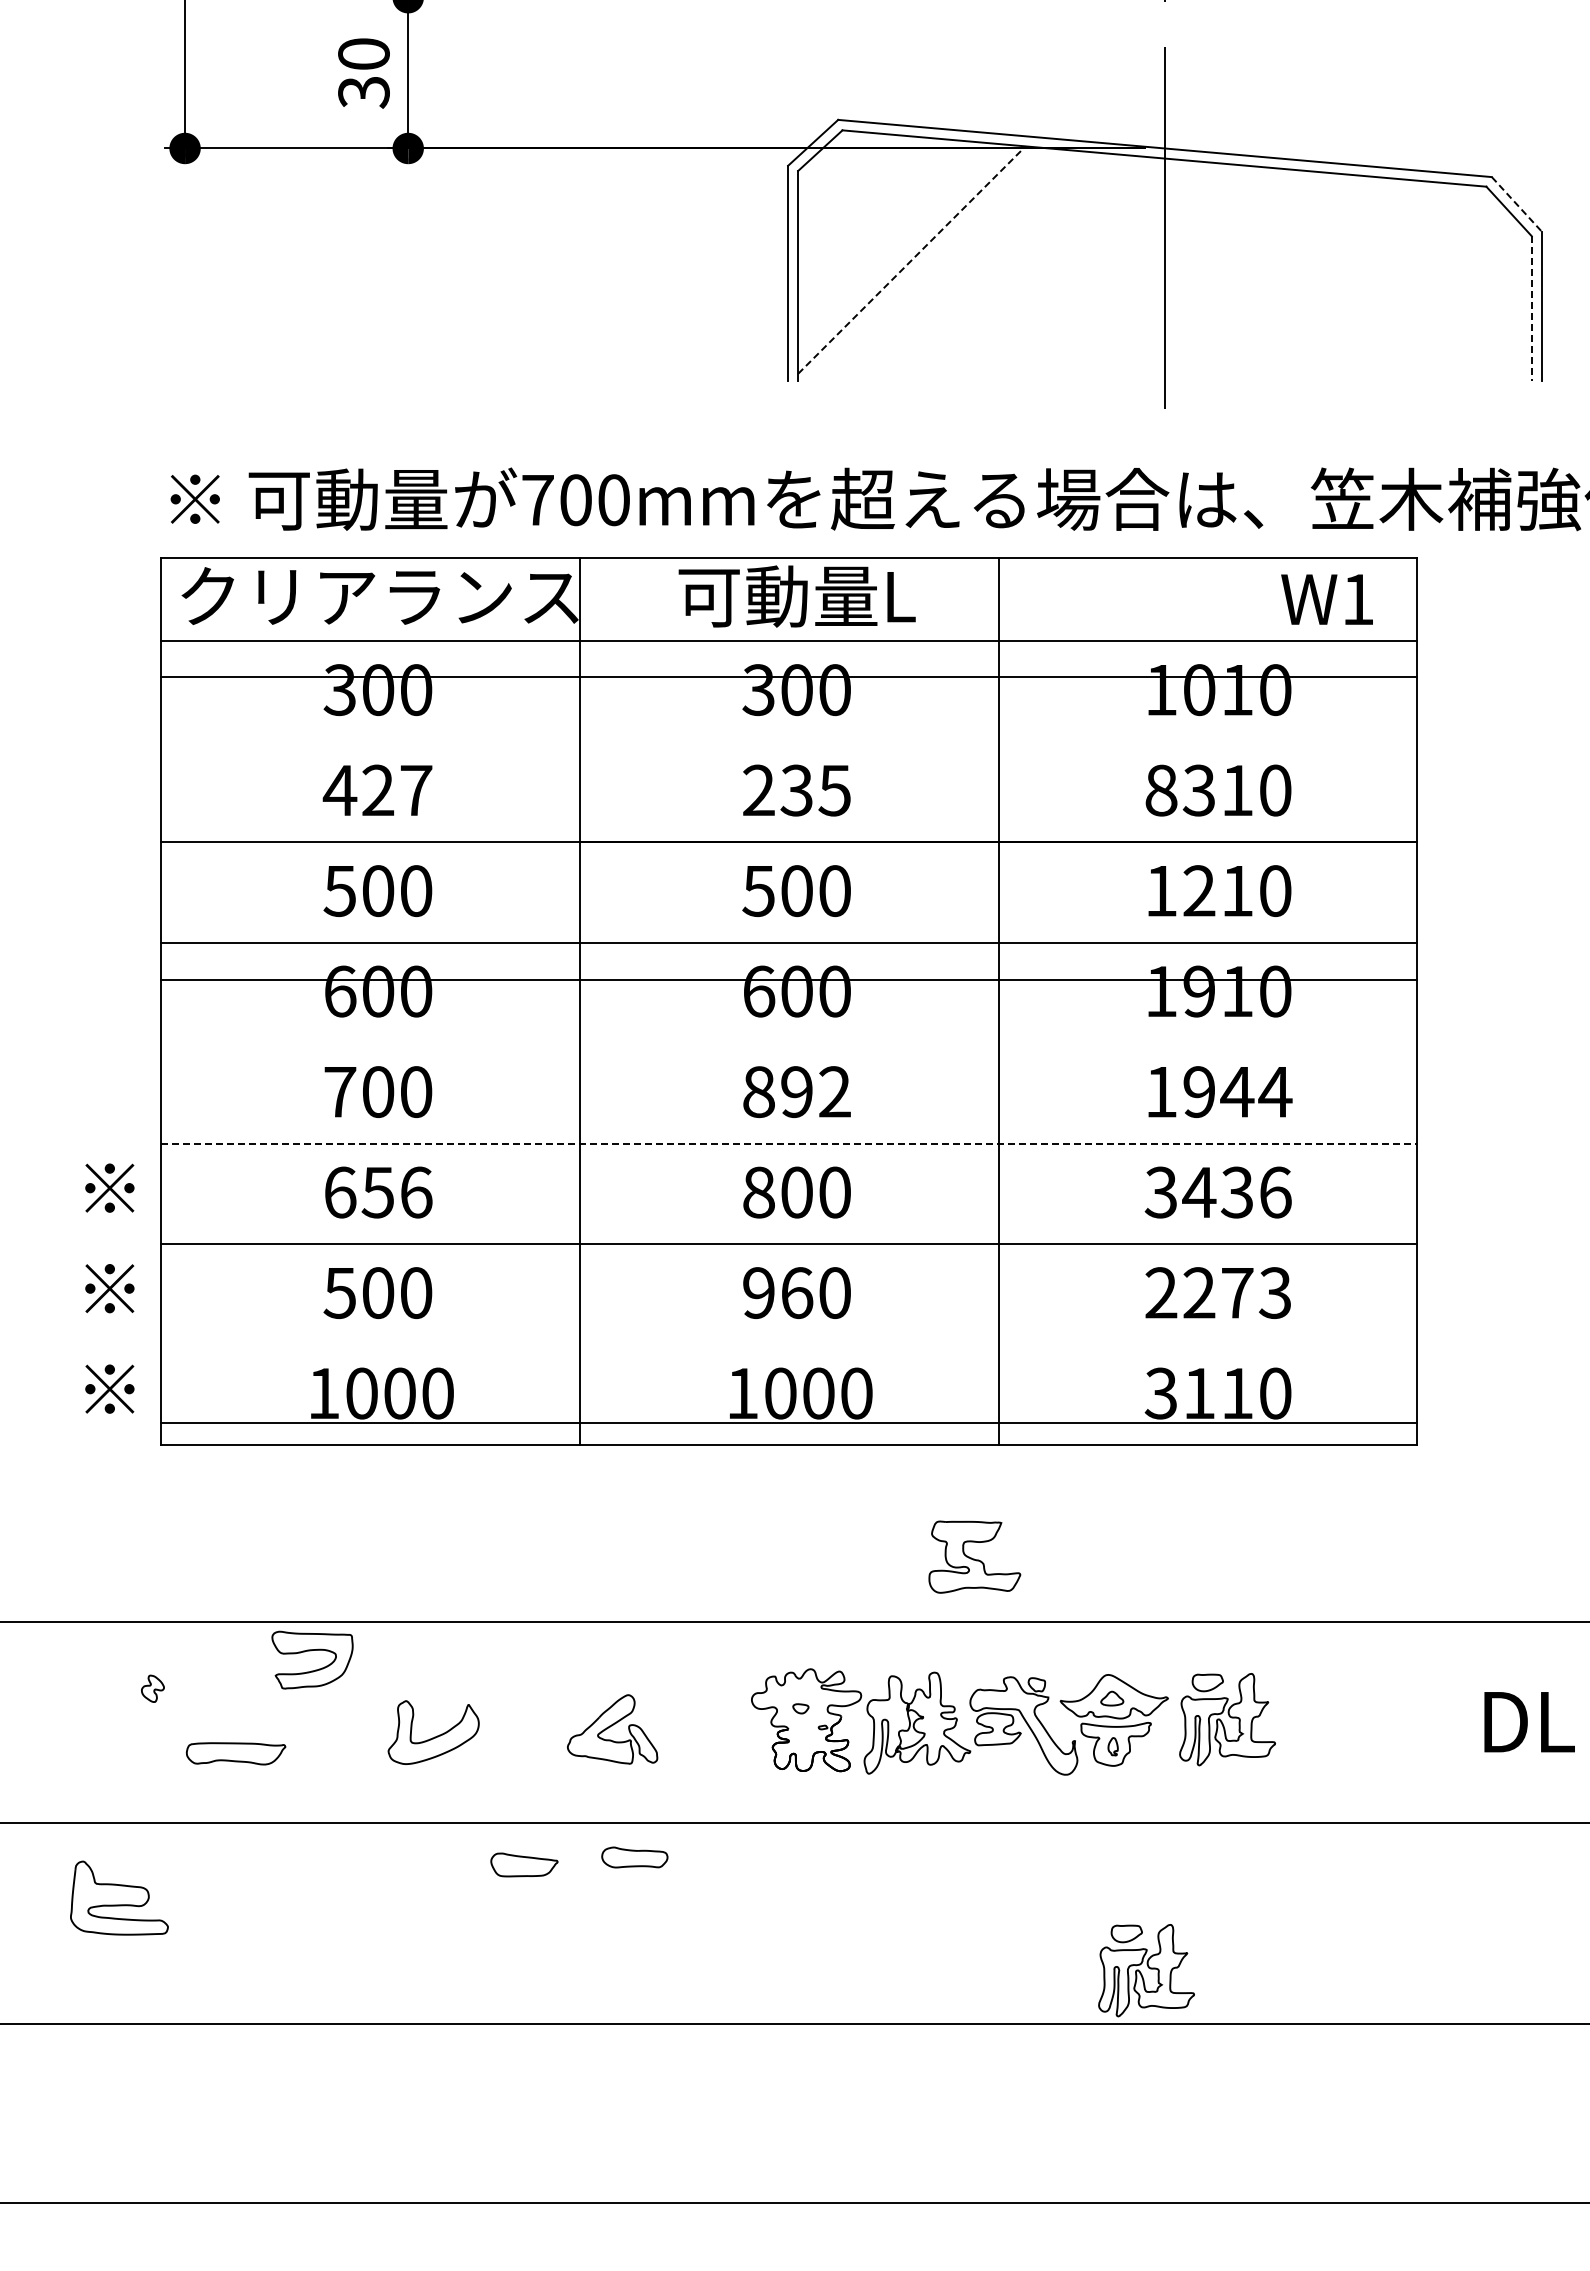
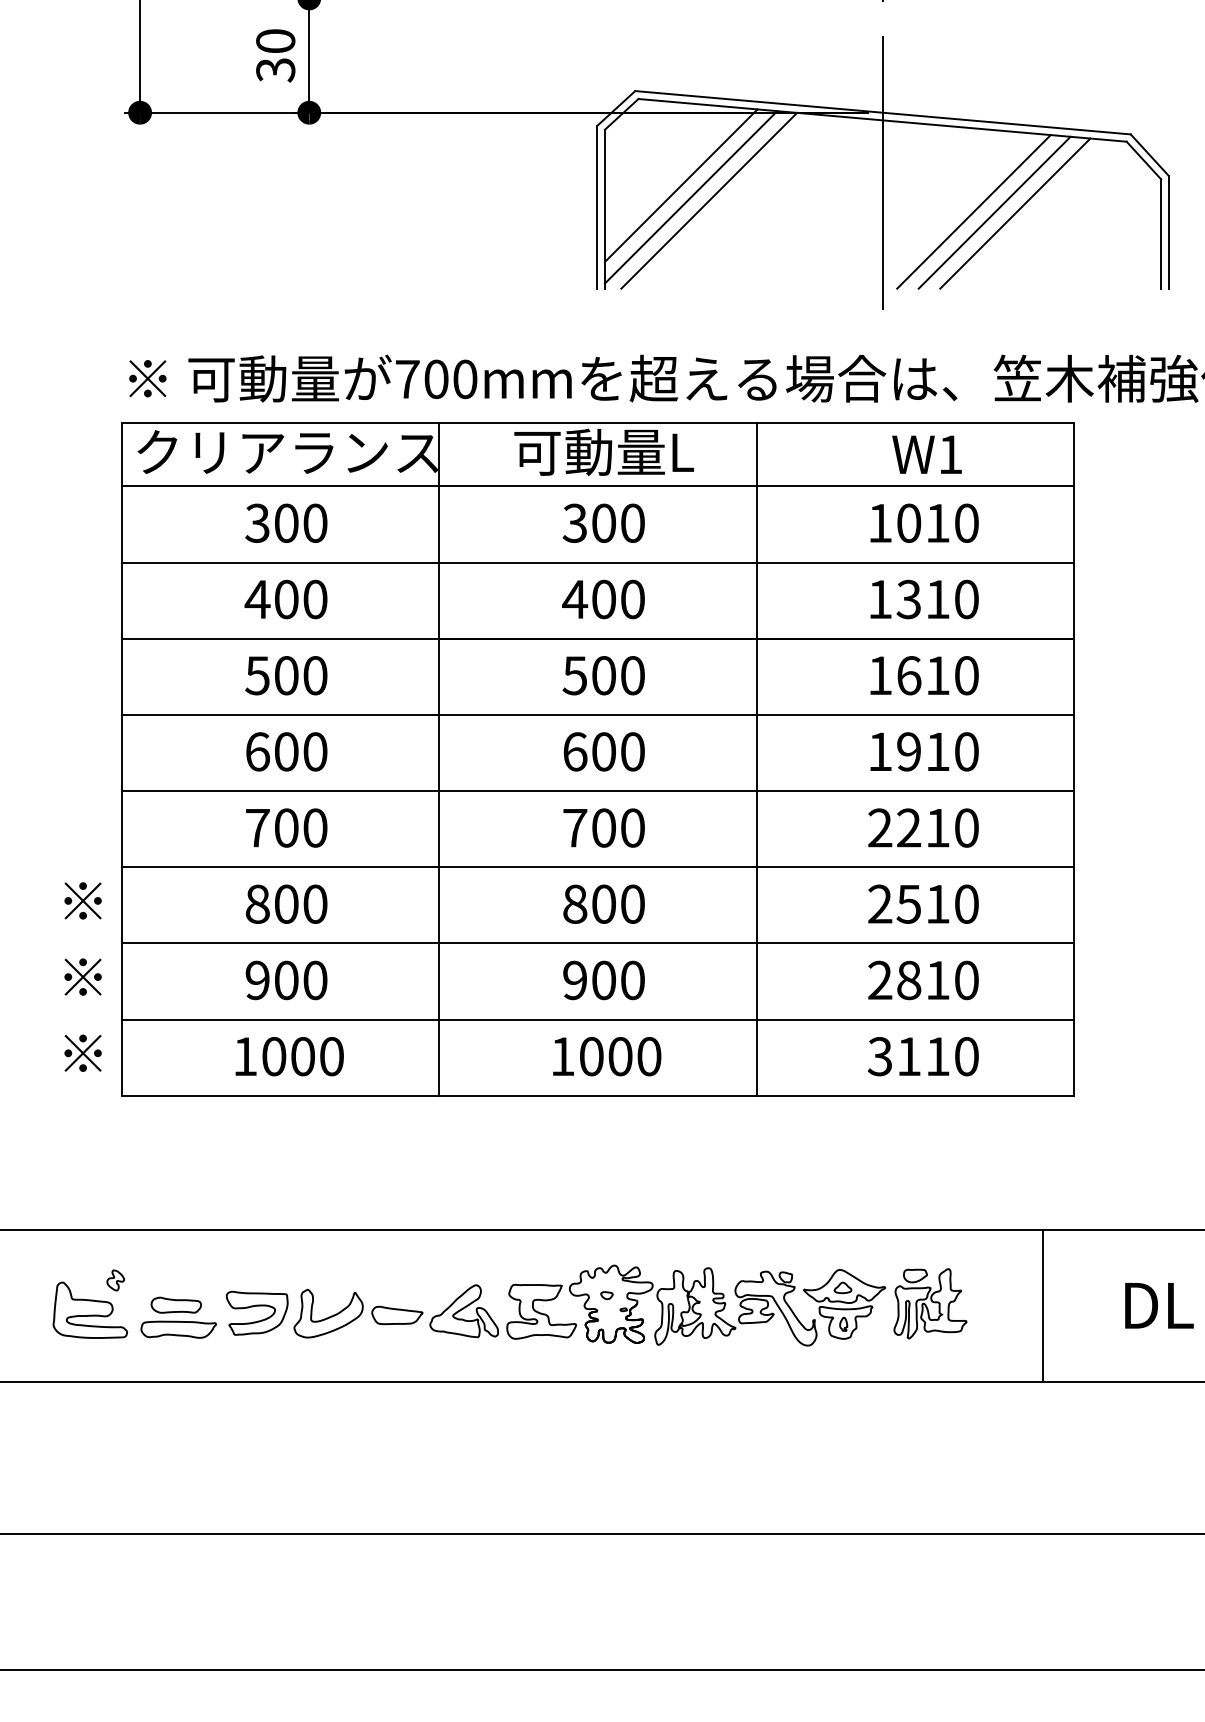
line: (1517, 204) -> (1150, 155), dashed -> solid
line: (898, 244) -> (680, 185), added
line: (911, 260) -> (690, 197), dashed -> solid
line: (935, 264) -> (709, 200), added
line: (1284, 278) -> (973, 211), added
line: (1312, 280) -> (994, 212), added
line: (1339, 281) -> (1015, 213), added
line: (1531, 308) -> (1160, 234), dashed -> solid
text: (1326, 599) -> (926, 454), moved
line: (789, 676) -> (598, 562), moved
text: (397, 790) -> (301, 599), 427 -> 400
text: (795, 790) -> (602, 599), 235 -> 400
text: (1161, 790) -> (880, 599), 8310 -> 1310
text: (1199, 891) -> (909, 676), 1210 -> 1610
line: (789, 980) -> (598, 791), moved
text: (796, 1092) -> (603, 828), 892 -> 700
text: (1218, 1092) -> (923, 828), 1944 -> 2210
line: (789, 1143) -> (598, 867), dashed -> solid
text: (378, 1192) -> (286, 904), 656 -> 800
text: (1217, 1192) -> (922, 904), 3436 -> 2510
text: (339, 1292) -> (257, 980), 500 -> 900
text: (797, 1292) -> (604, 980), 960 -> 900
text: (1237, 1293) -> (937, 980), 2273 -> 2810
line: (789, 1422) -> (598, 1019), moved
curve: (974, 1558) -> (541, 1312), moved
part: (311, 1651) -> (256, 1306), moved
line: (1375, 1721) -> (1042, 1305), added
curve: (634, 1851) -> (176, 1300), moved
curve: (526, 1858) -> (398, 1310), moved
curve: (119, 1904) -> (90, 1315), moved
part: (1146, 1970) -> (868, 1494), removed

